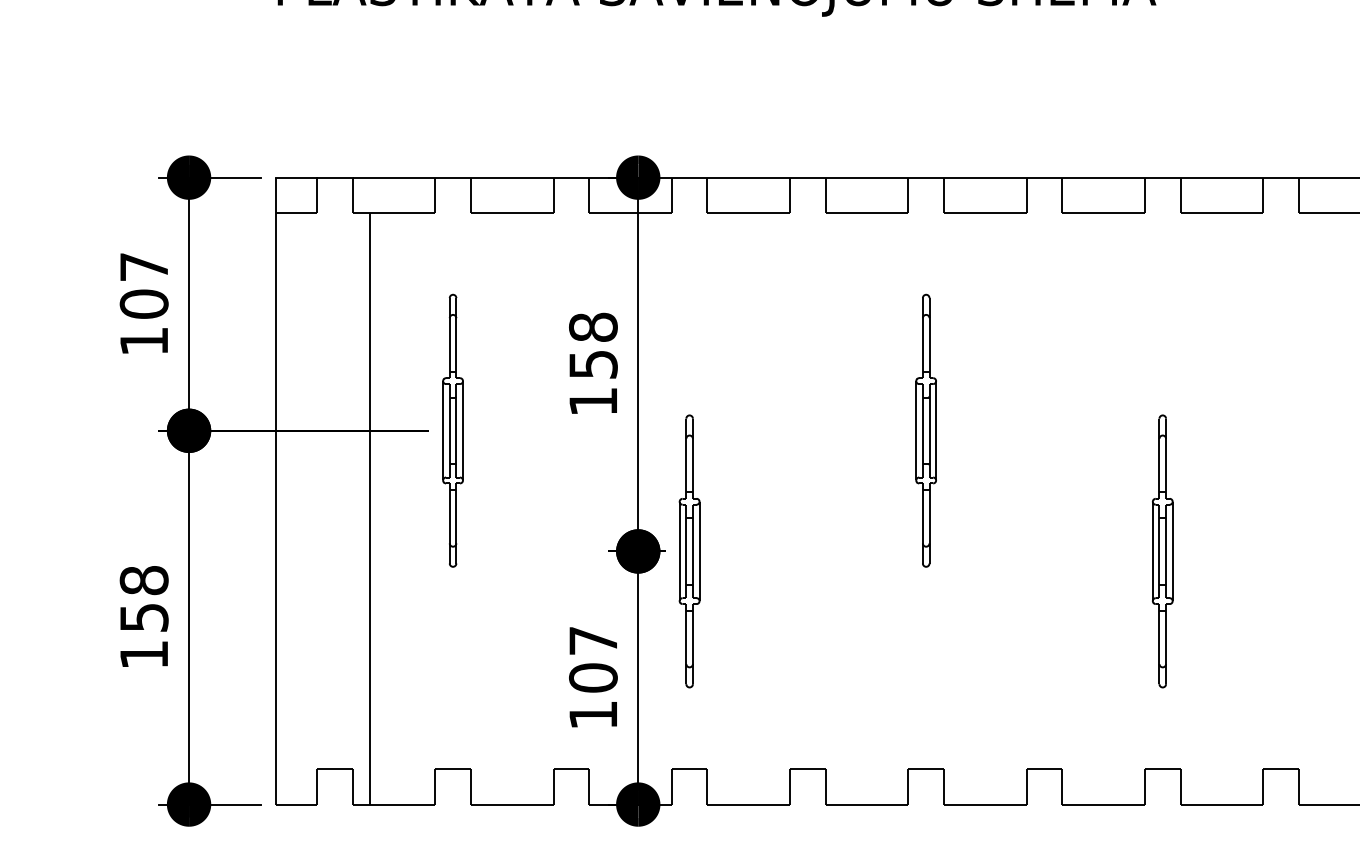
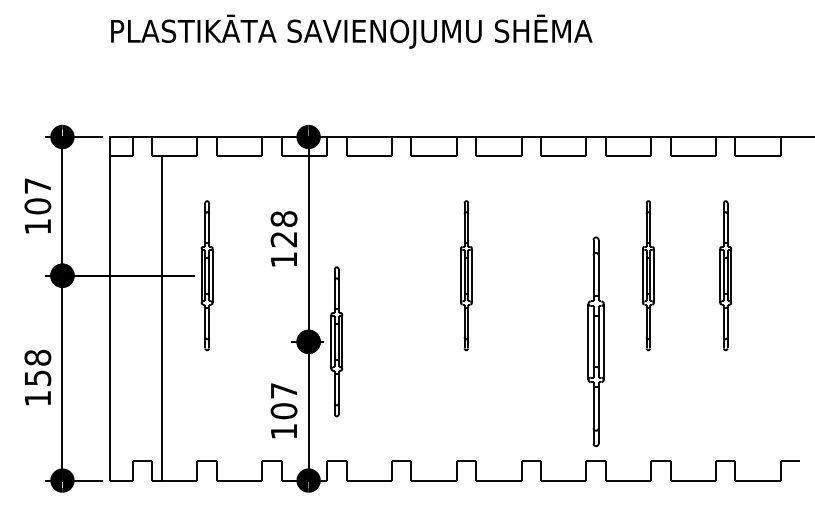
text: (592, 364) -> (283, 239), 158 -> 128
part: (1258, 430) -> (648, 275), added
part: (1161, 550) -> (595, 341), size x1.4

